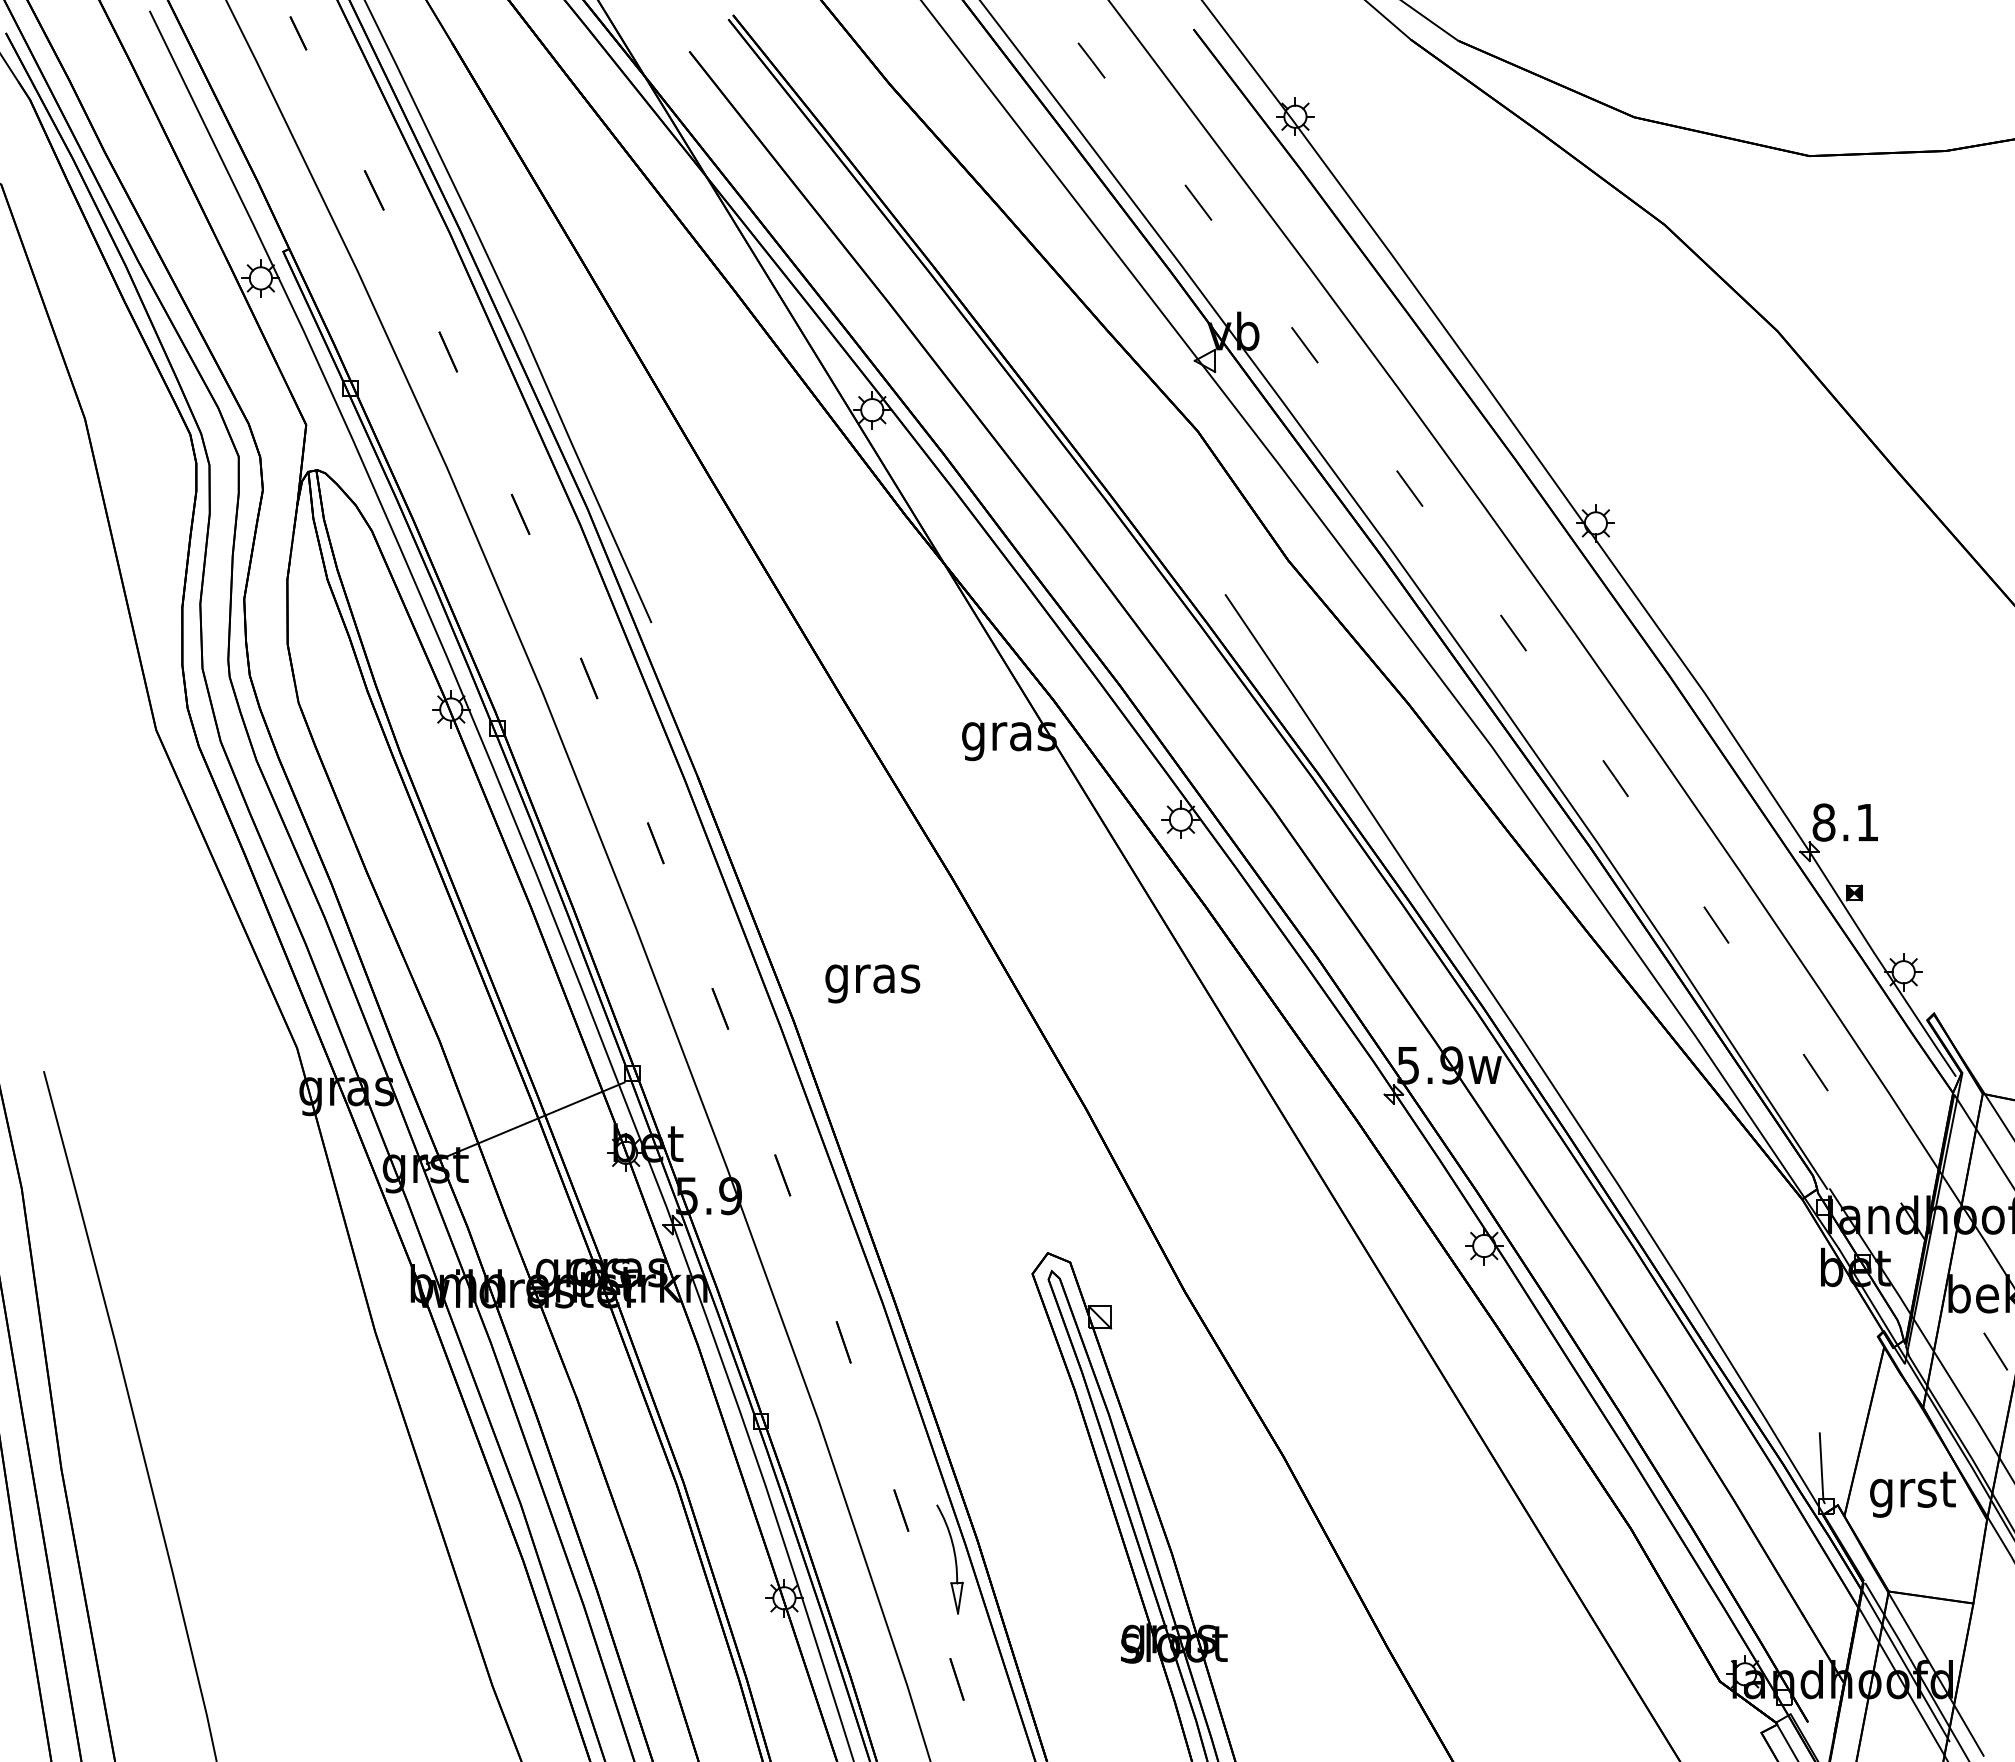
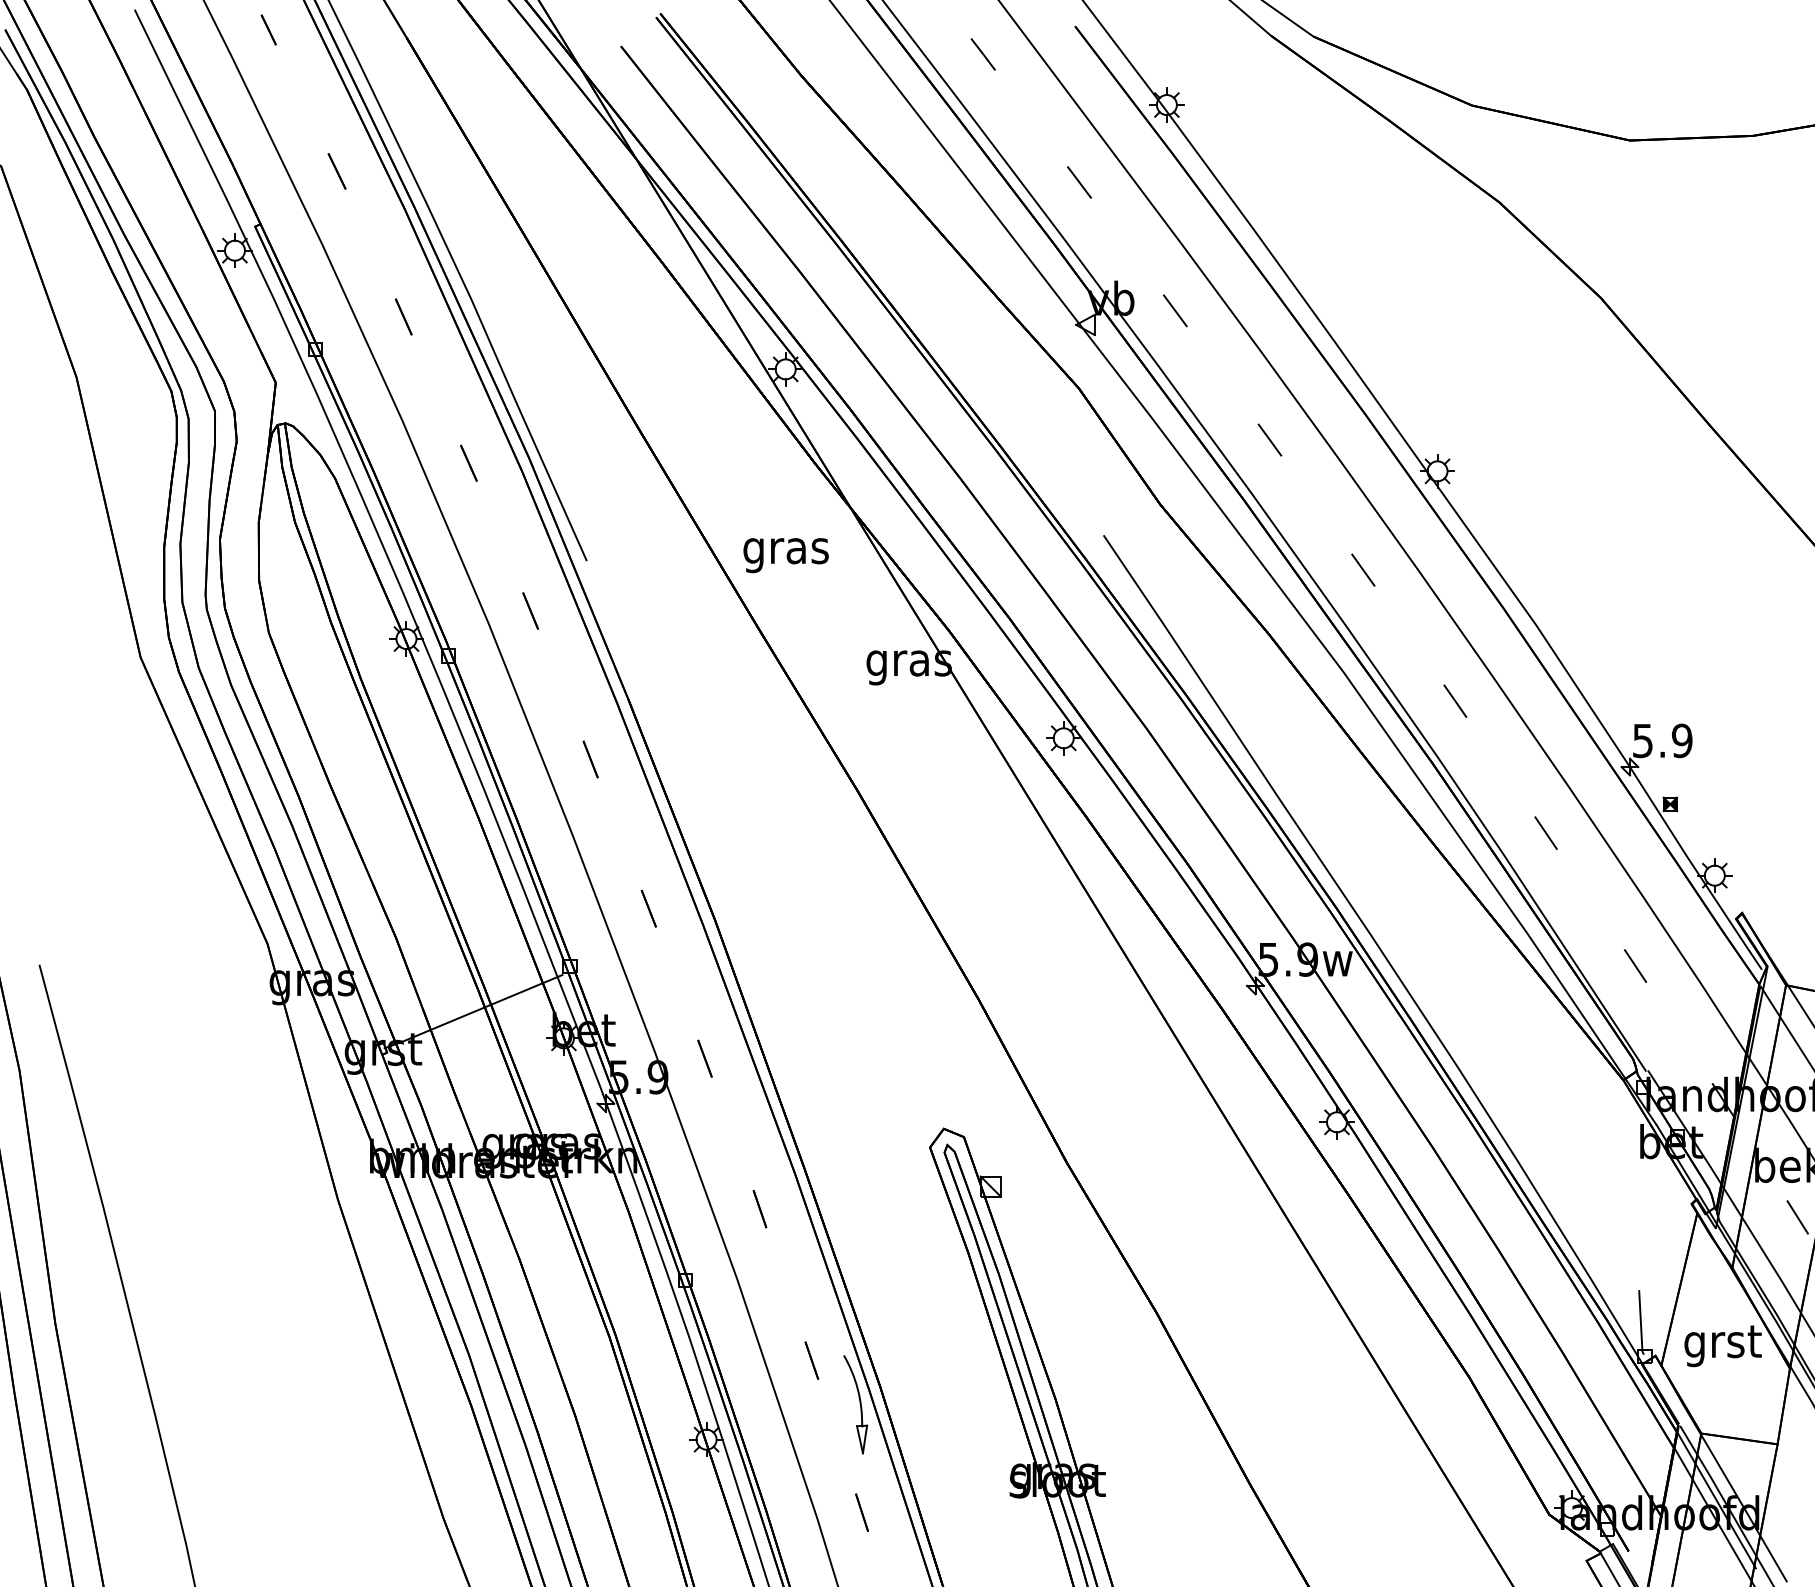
text: (1845, 822) -> (1662, 740), 8.1 -> 5.9
text: (872, 983) -> (785, 555), moved

